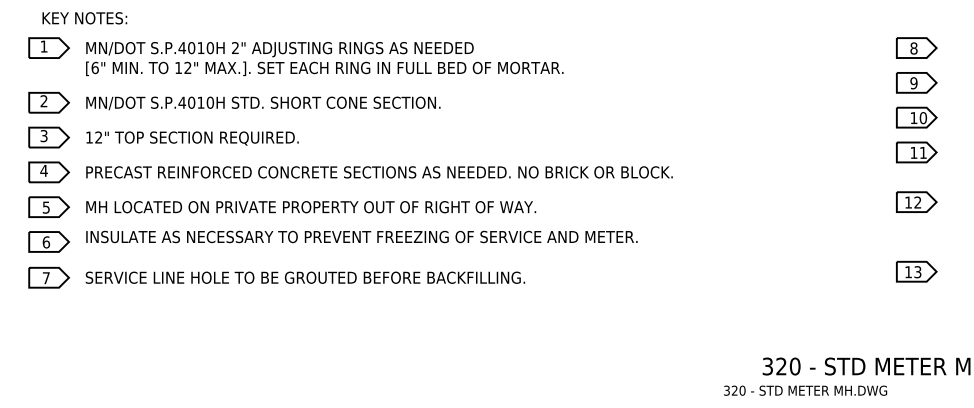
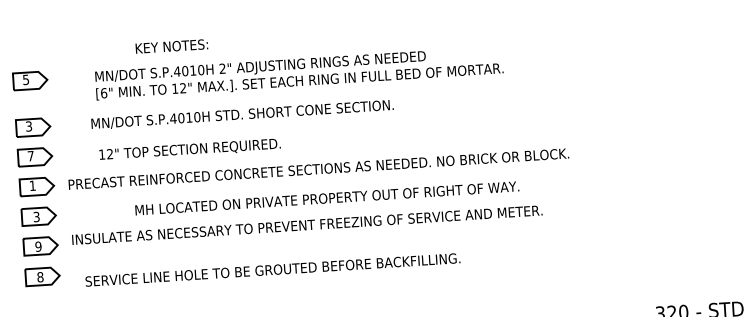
text: (84, 18) -> (171, 46), moved
text: (43, 46) -> (25, 79), 1 -> 5
text: (324, 58) -> (299, 72), moved
text: (43, 101) -> (28, 126), 2 -> 3
text: (263, 103) -> (242, 114), moved
text: (43, 136) -> (30, 156), 3 -> 7
text: (192, 138) -> (190, 149), moved
text: (43, 170) -> (32, 185), 4 -> 1
text: (46, 206) -> (36, 216), 5 -> 3
text: (311, 207) -> (327, 198), moved
text: (46, 242) -> (38, 246), 6 -> 9
text: (305, 277) -> (272, 269), moved
text: (45, 278) -> (39, 277), 7 -> 8

